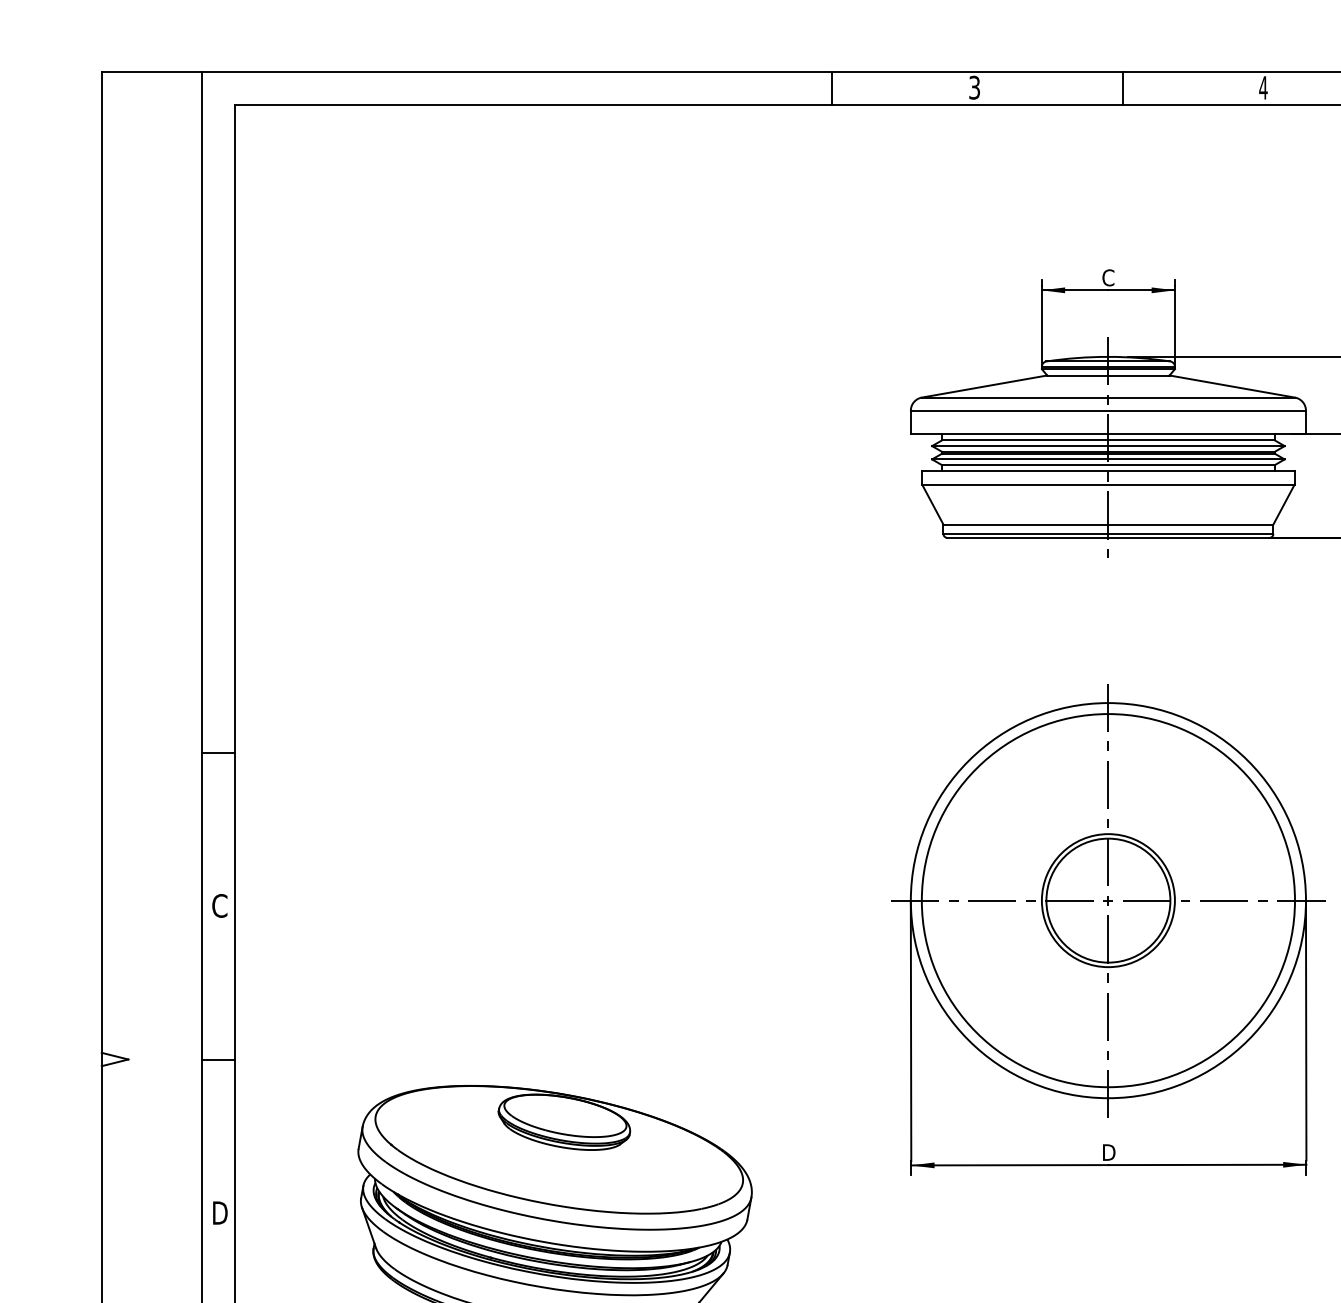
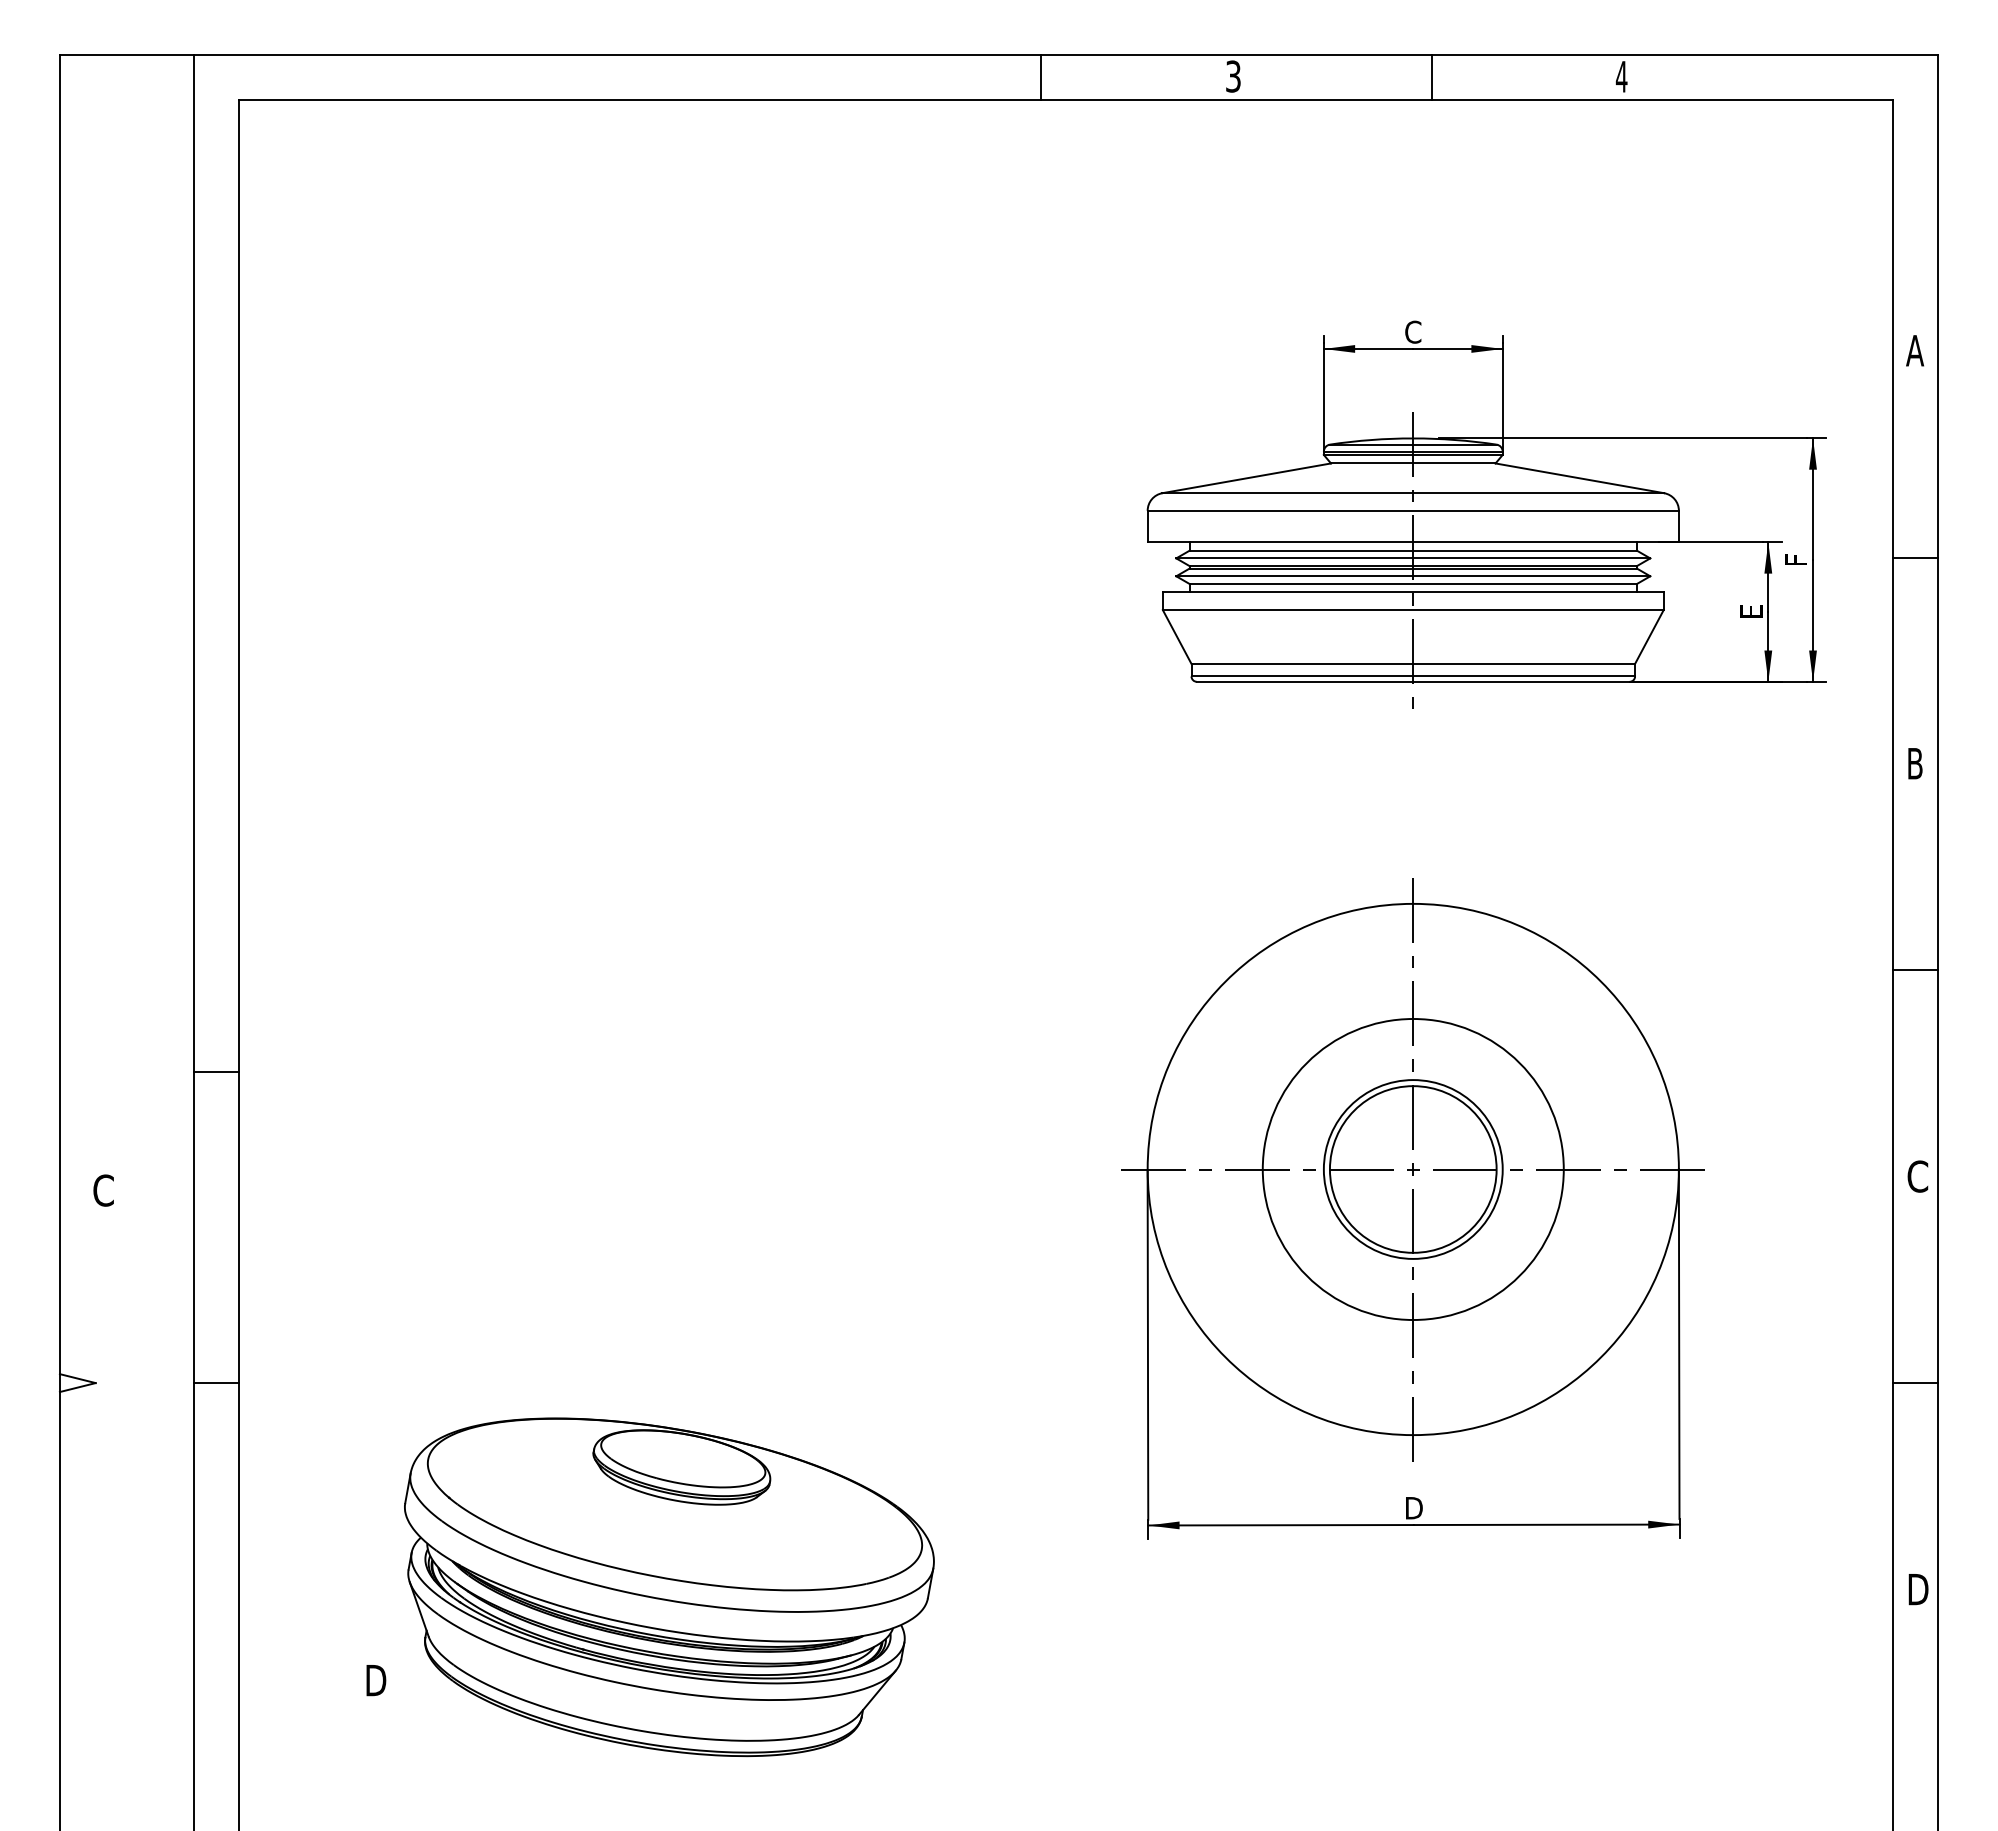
line: (218, 752) -> (216, 1072), moved
circle: (1108, 900) -> (1413, 1169), size x0.6
text: (219, 905) -> (103, 1190), moved
text: (220, 1213) -> (376, 1680), moved

